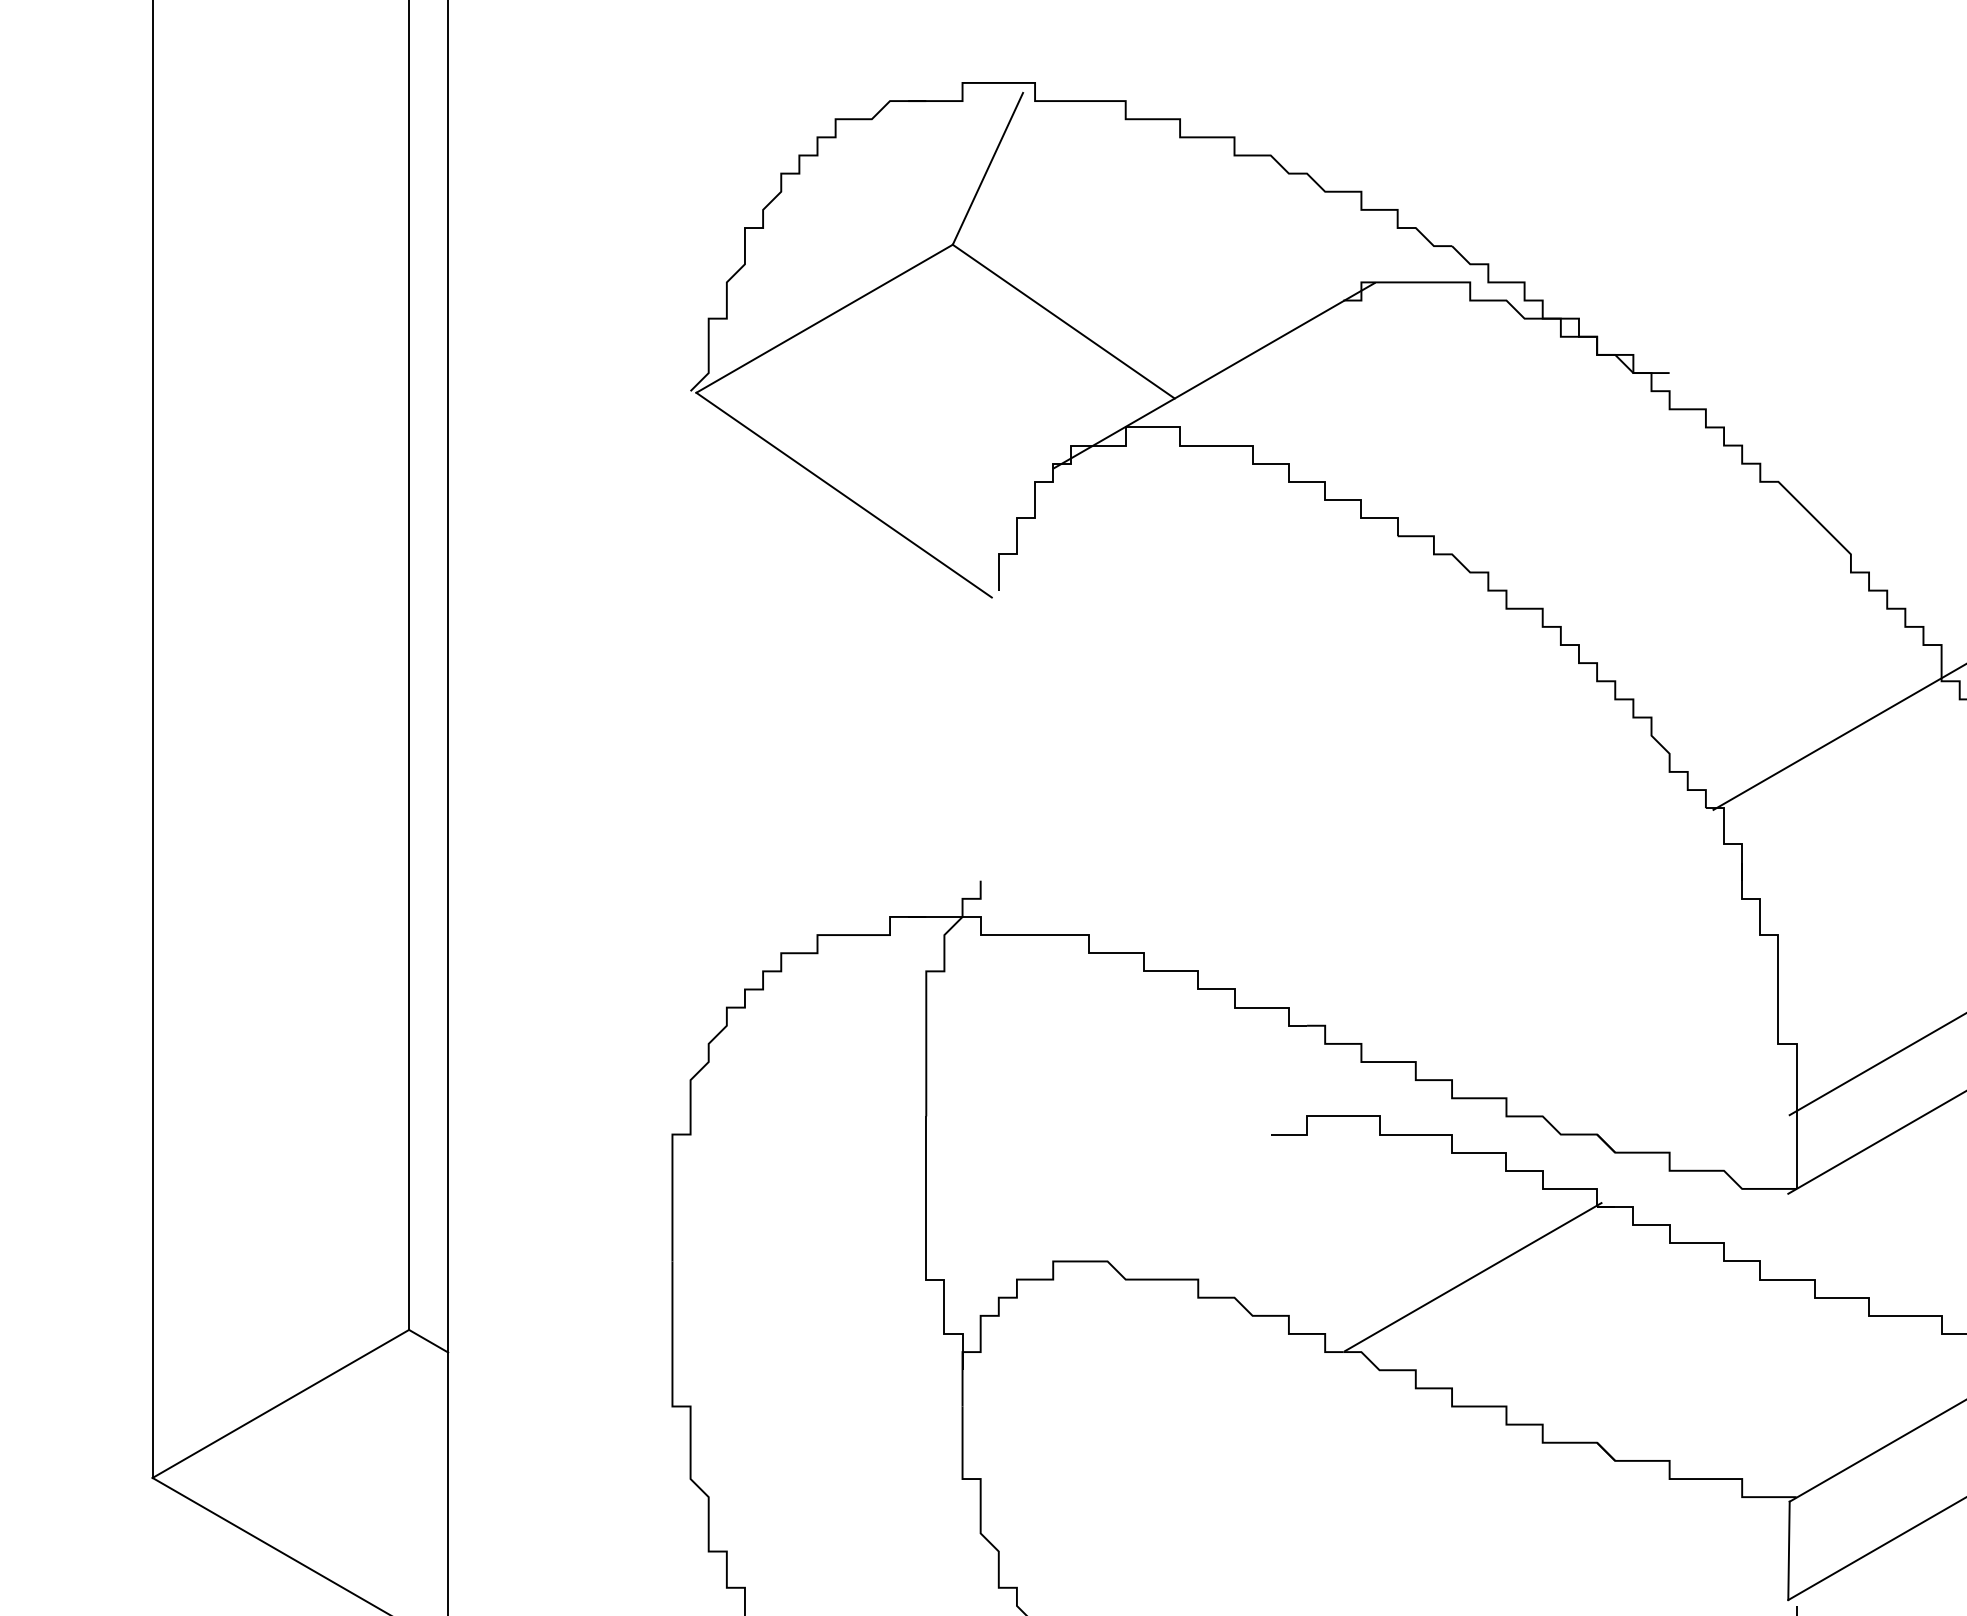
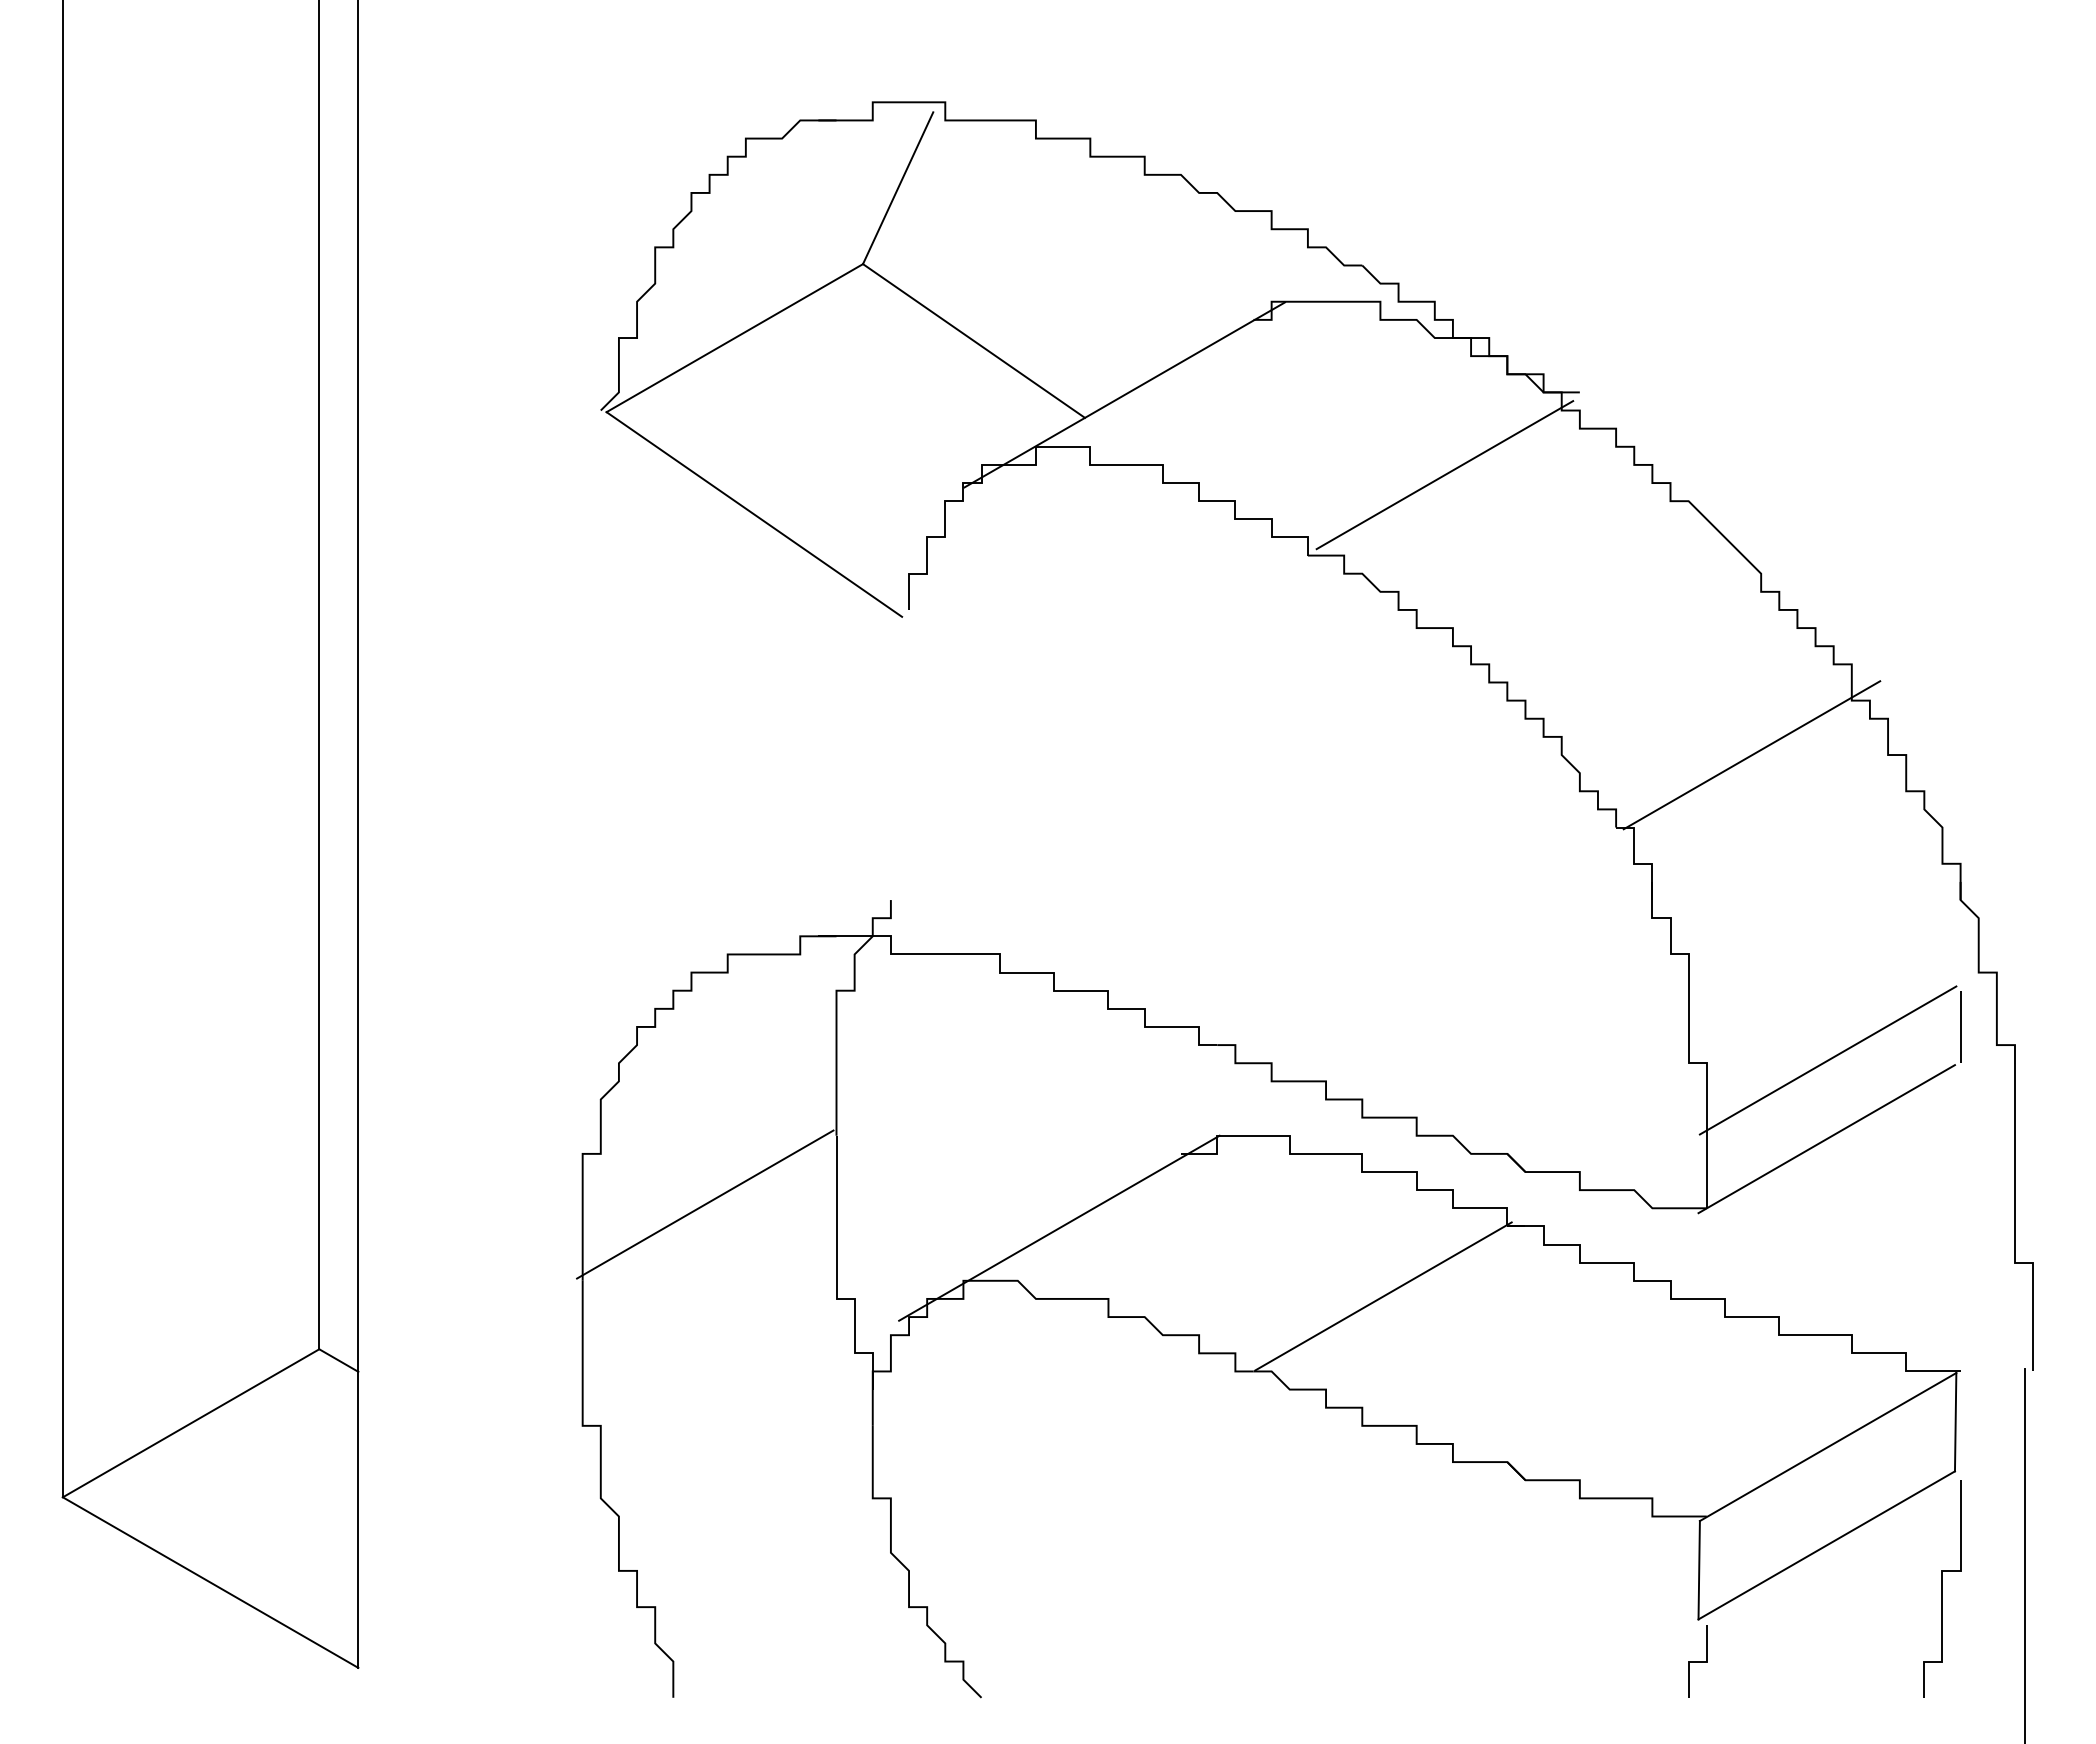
line: (1534, 456) -> (1444, 475), added
line: (795, 1185) -> (705, 1204), added
line: (1149, 1208) -> (1059, 1227), added

